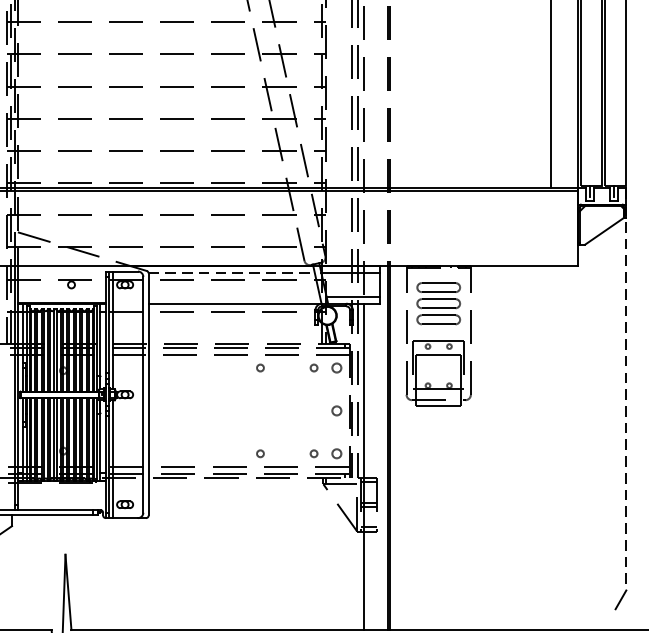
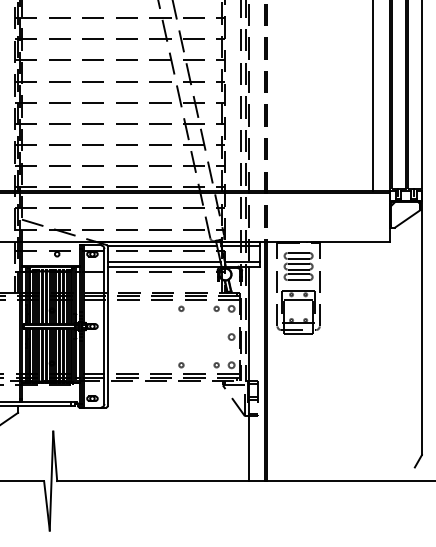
line: (231, 273) -> (162, 246), dashed -> solid
line: (233, 297) -> (163, 262), added
line: (625, 390) -> (421, 323), dashed -> solid

